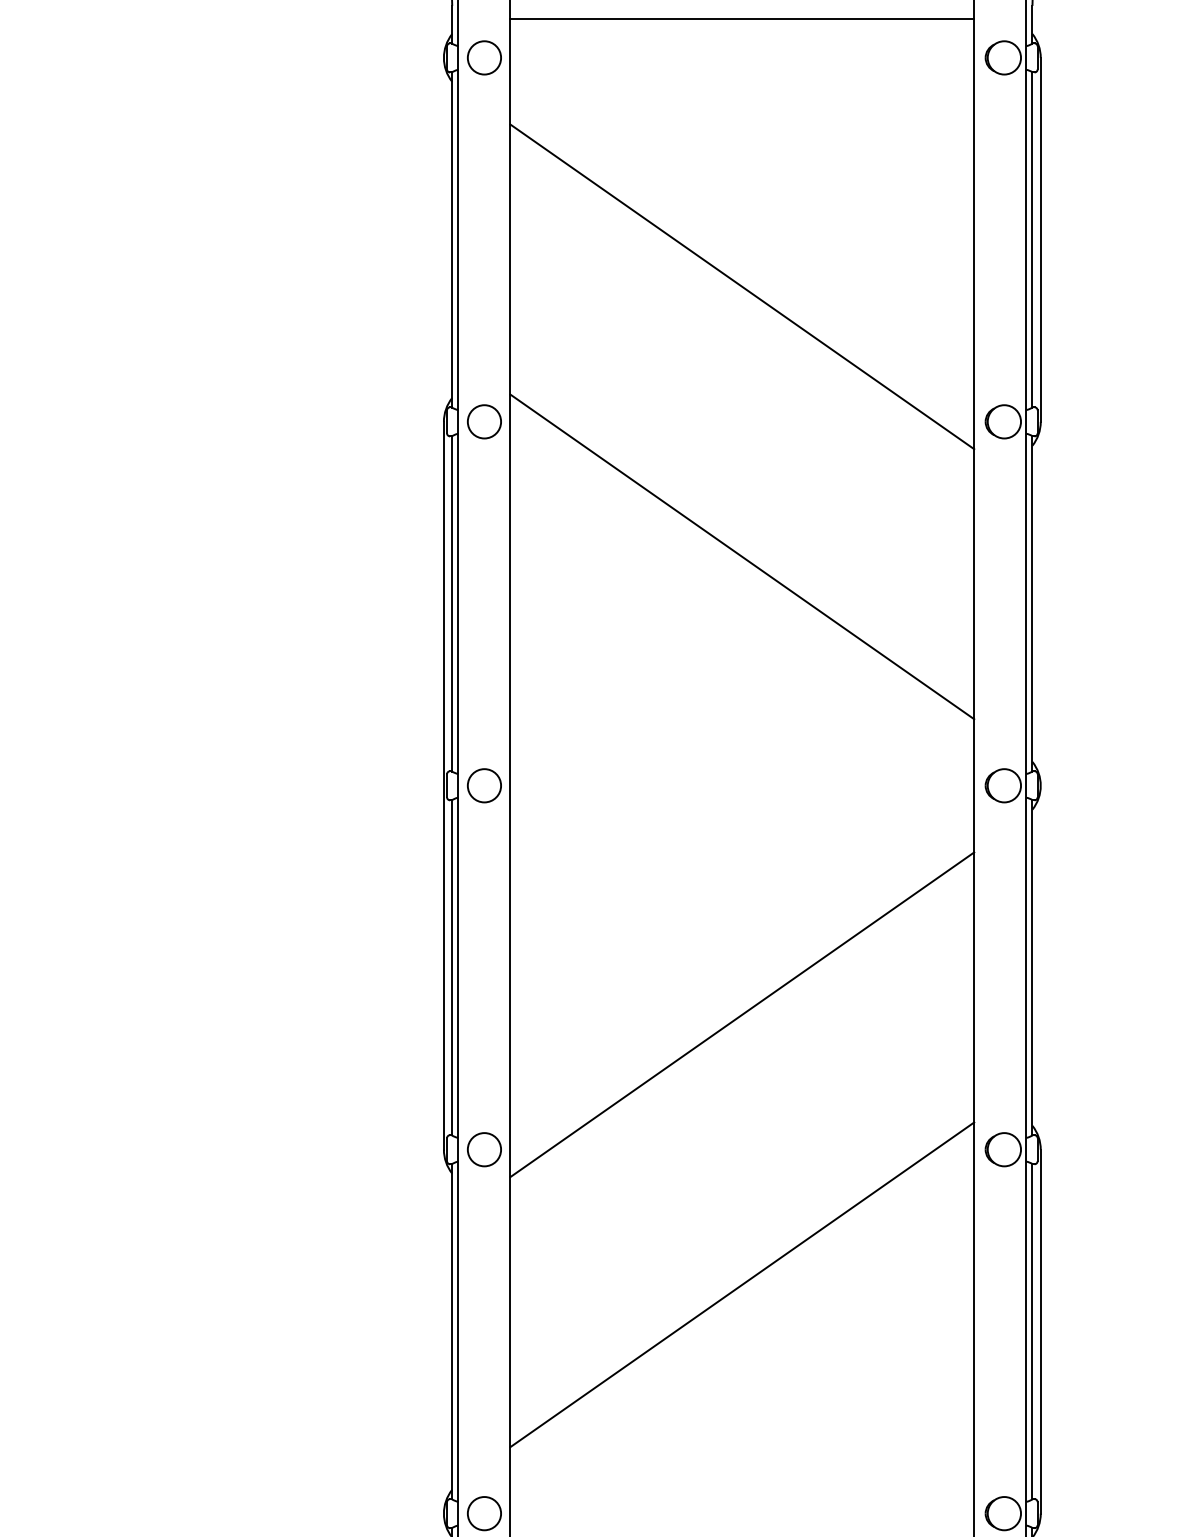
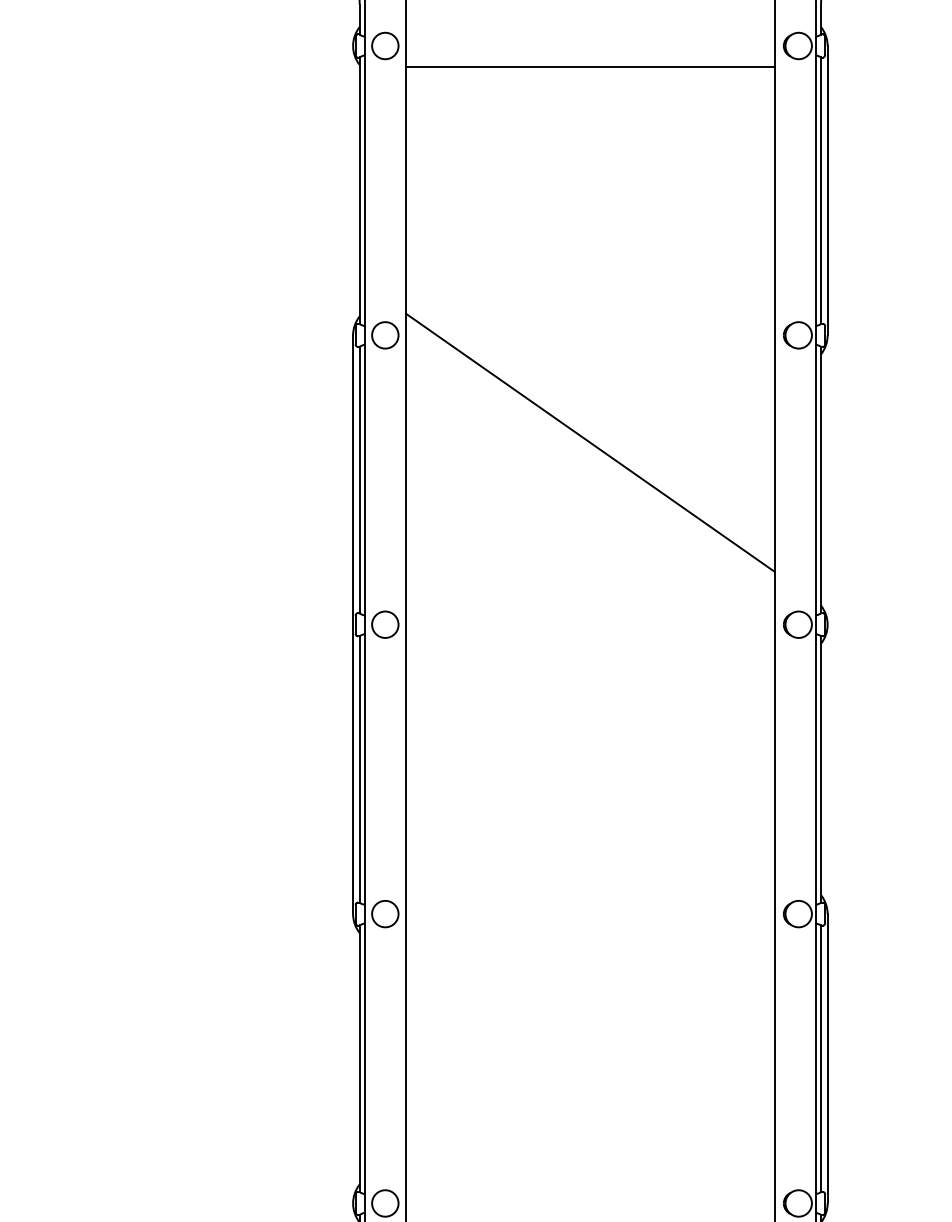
line: (742, 19) -> (590, 67), moved
line: (742, 287) -> (590, 228), removed
line: (742, 1014) -> (590, 806), removed
line: (742, 1284) -> (590, 1021), removed

